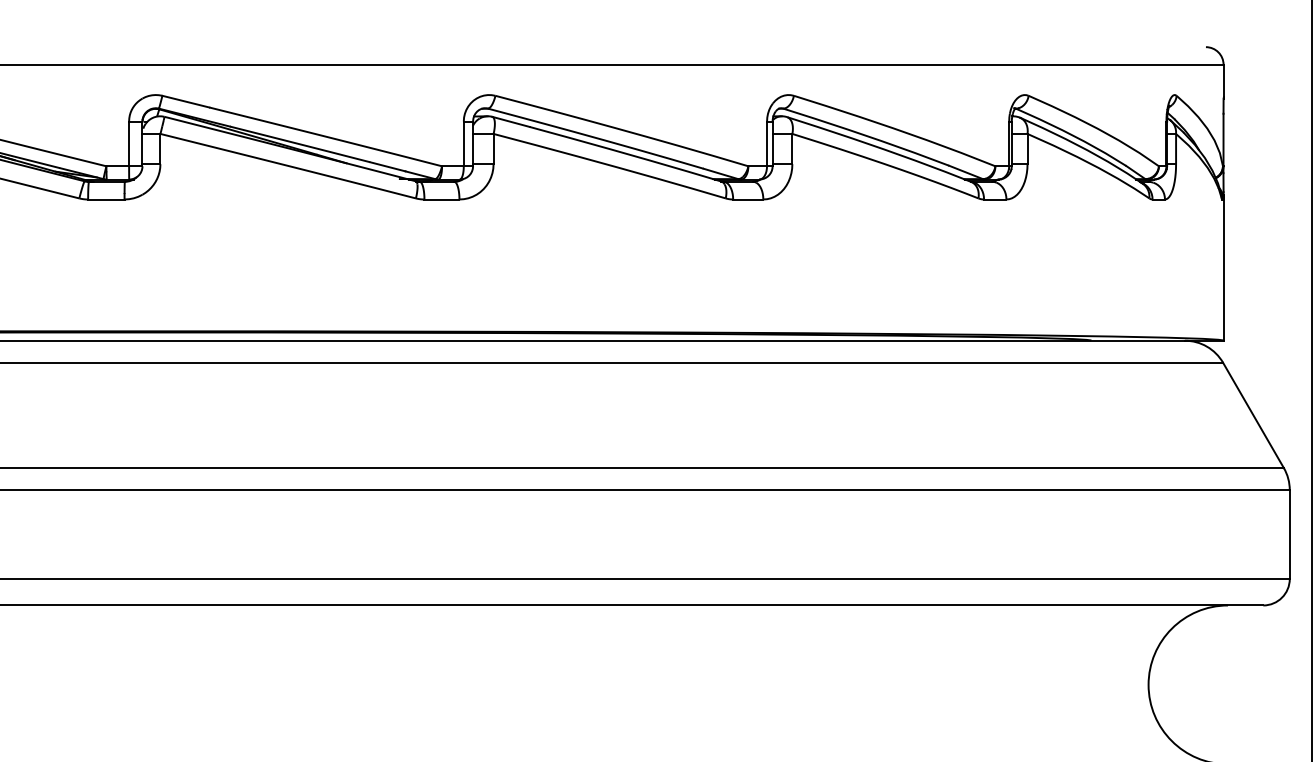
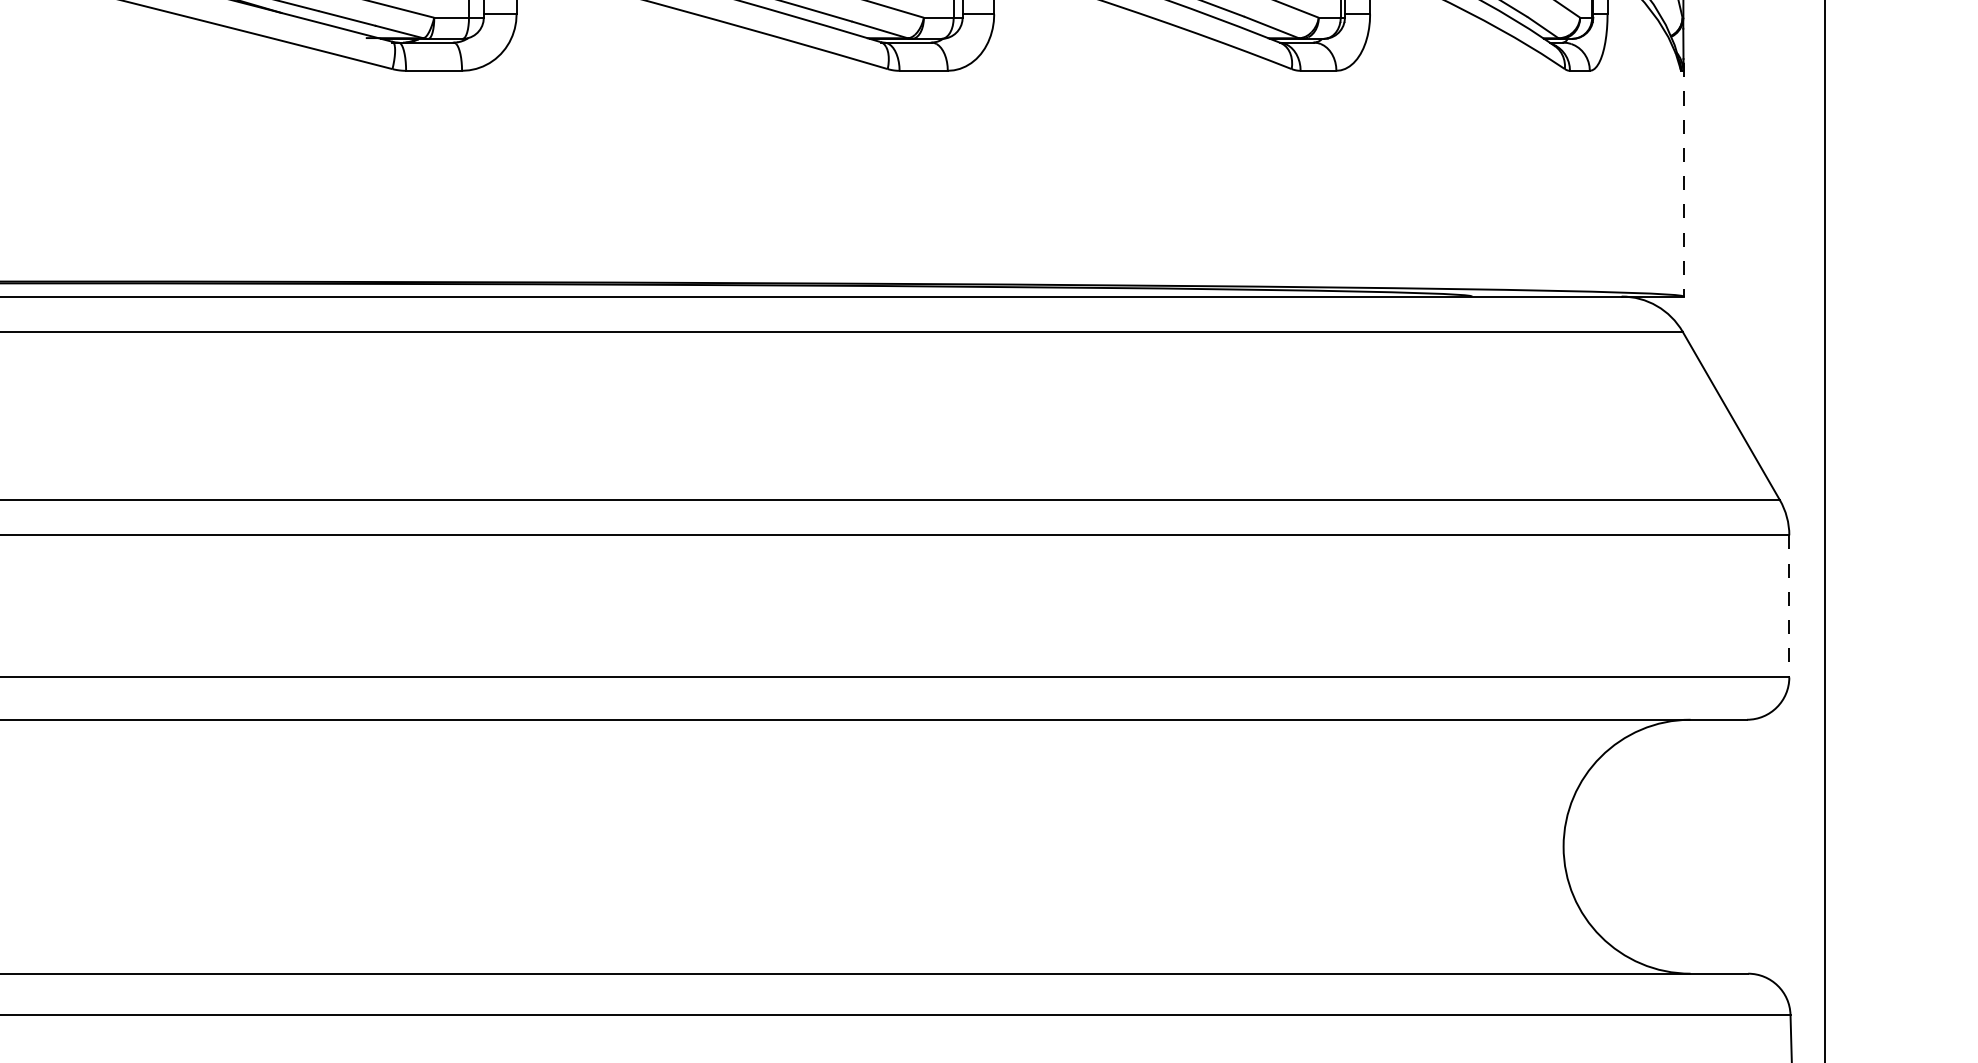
line: (1223, 267) -> (1683, 179), solid -> dashed
line: (1289, 535) -> (1788, 607), solid -> dashed

